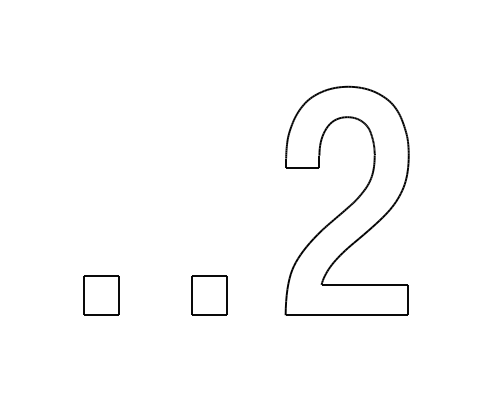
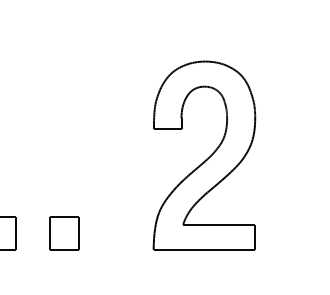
part: (209, 295) -> (64, 233), moved

